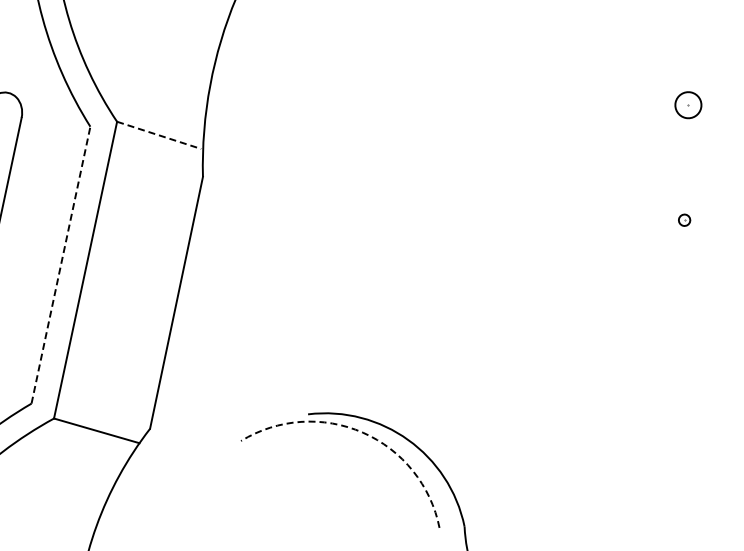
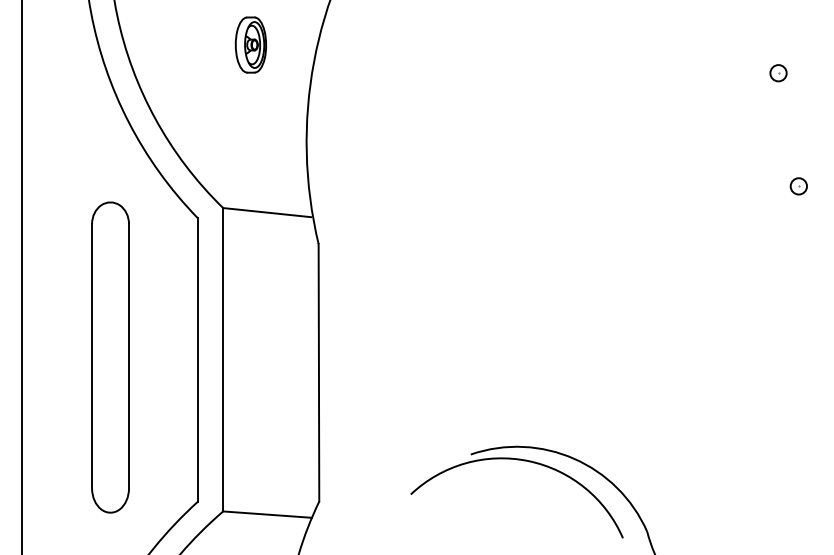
part: (688, 105) -> (778, 73), size x0.62
line: (159, 135) -> (267, 212), dashed -> solid
part: (684, 220) -> (798, 186), size x1.43
line: (61, 265) -> (198, 360), dashed -> solid
arc: (363, 433) -> (528, 461), dashed -> solid

